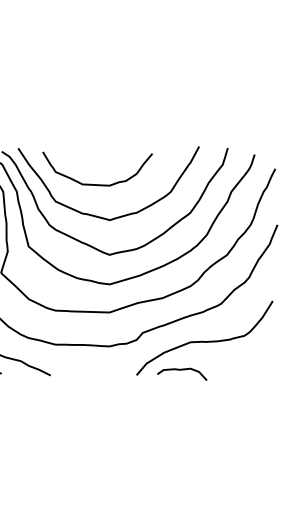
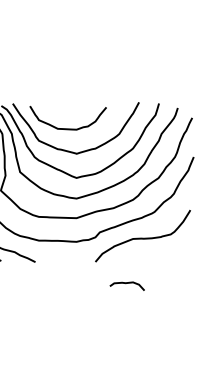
curve: (179, 371) -> (125, 284), moved

